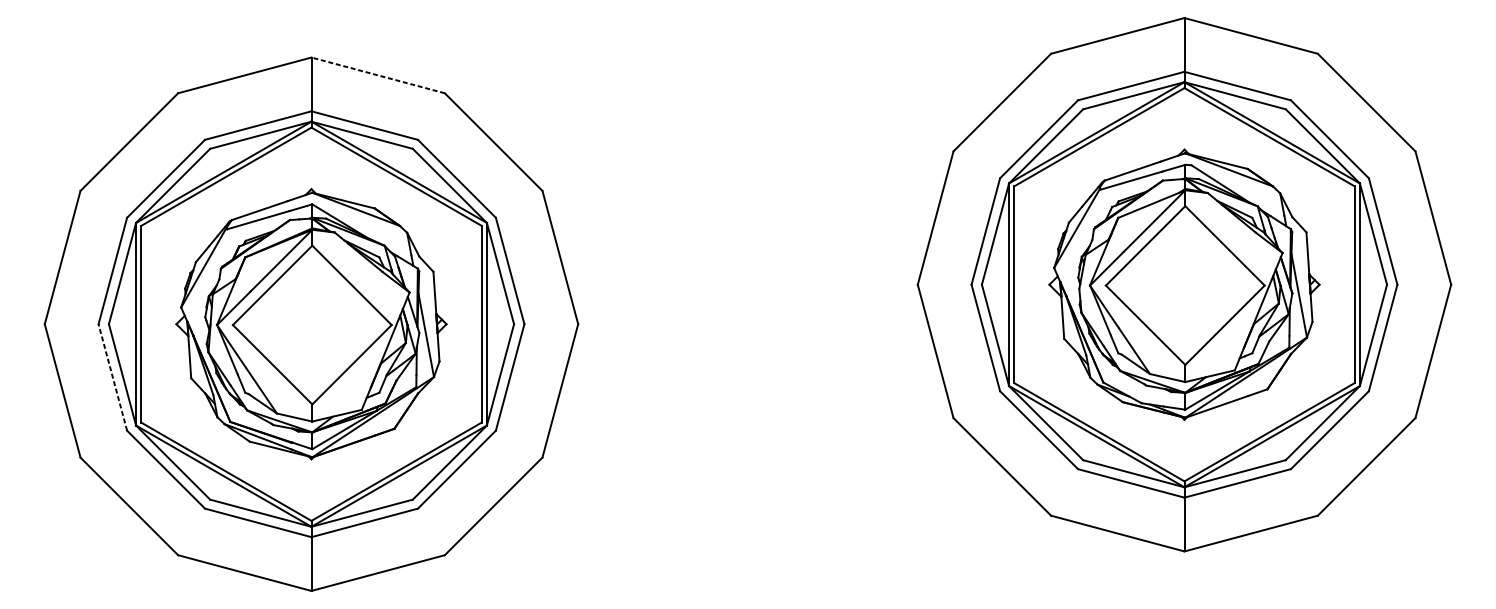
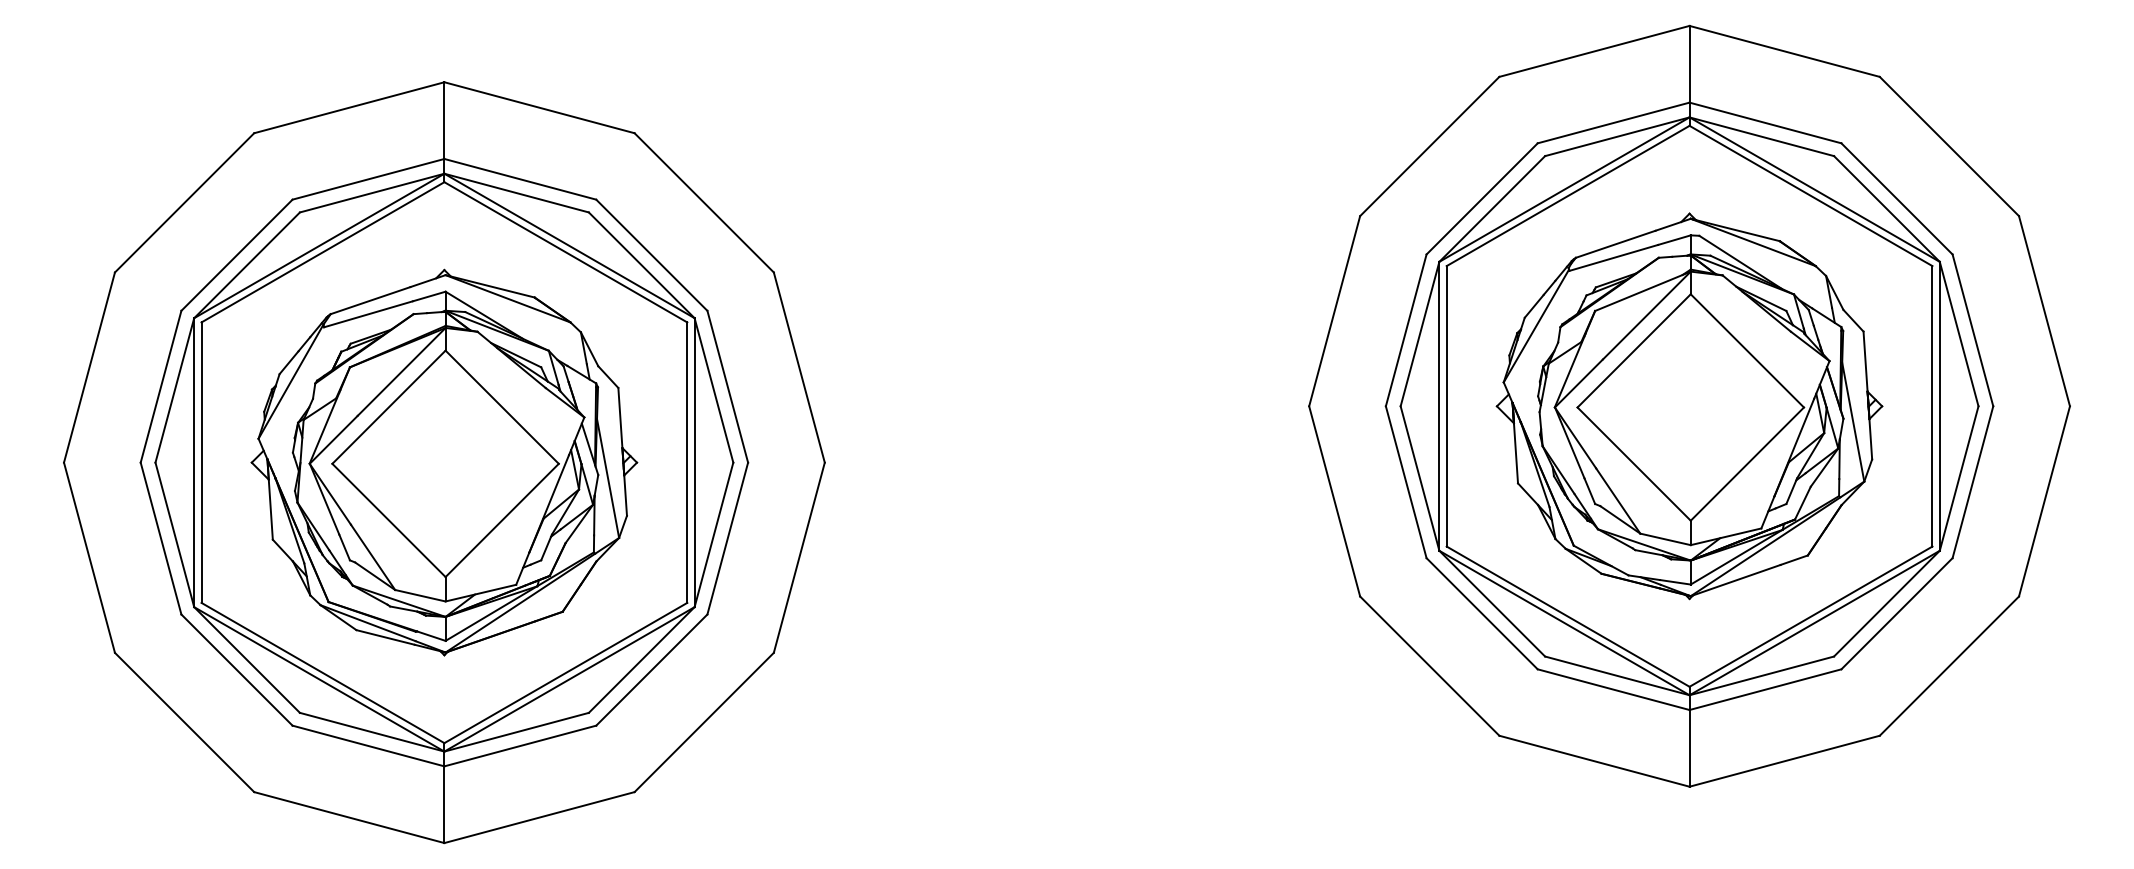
line: (378, 75) -> (539, 107), dashed -> solid
line: (113, 377) -> (161, 538), dashed -> solid

